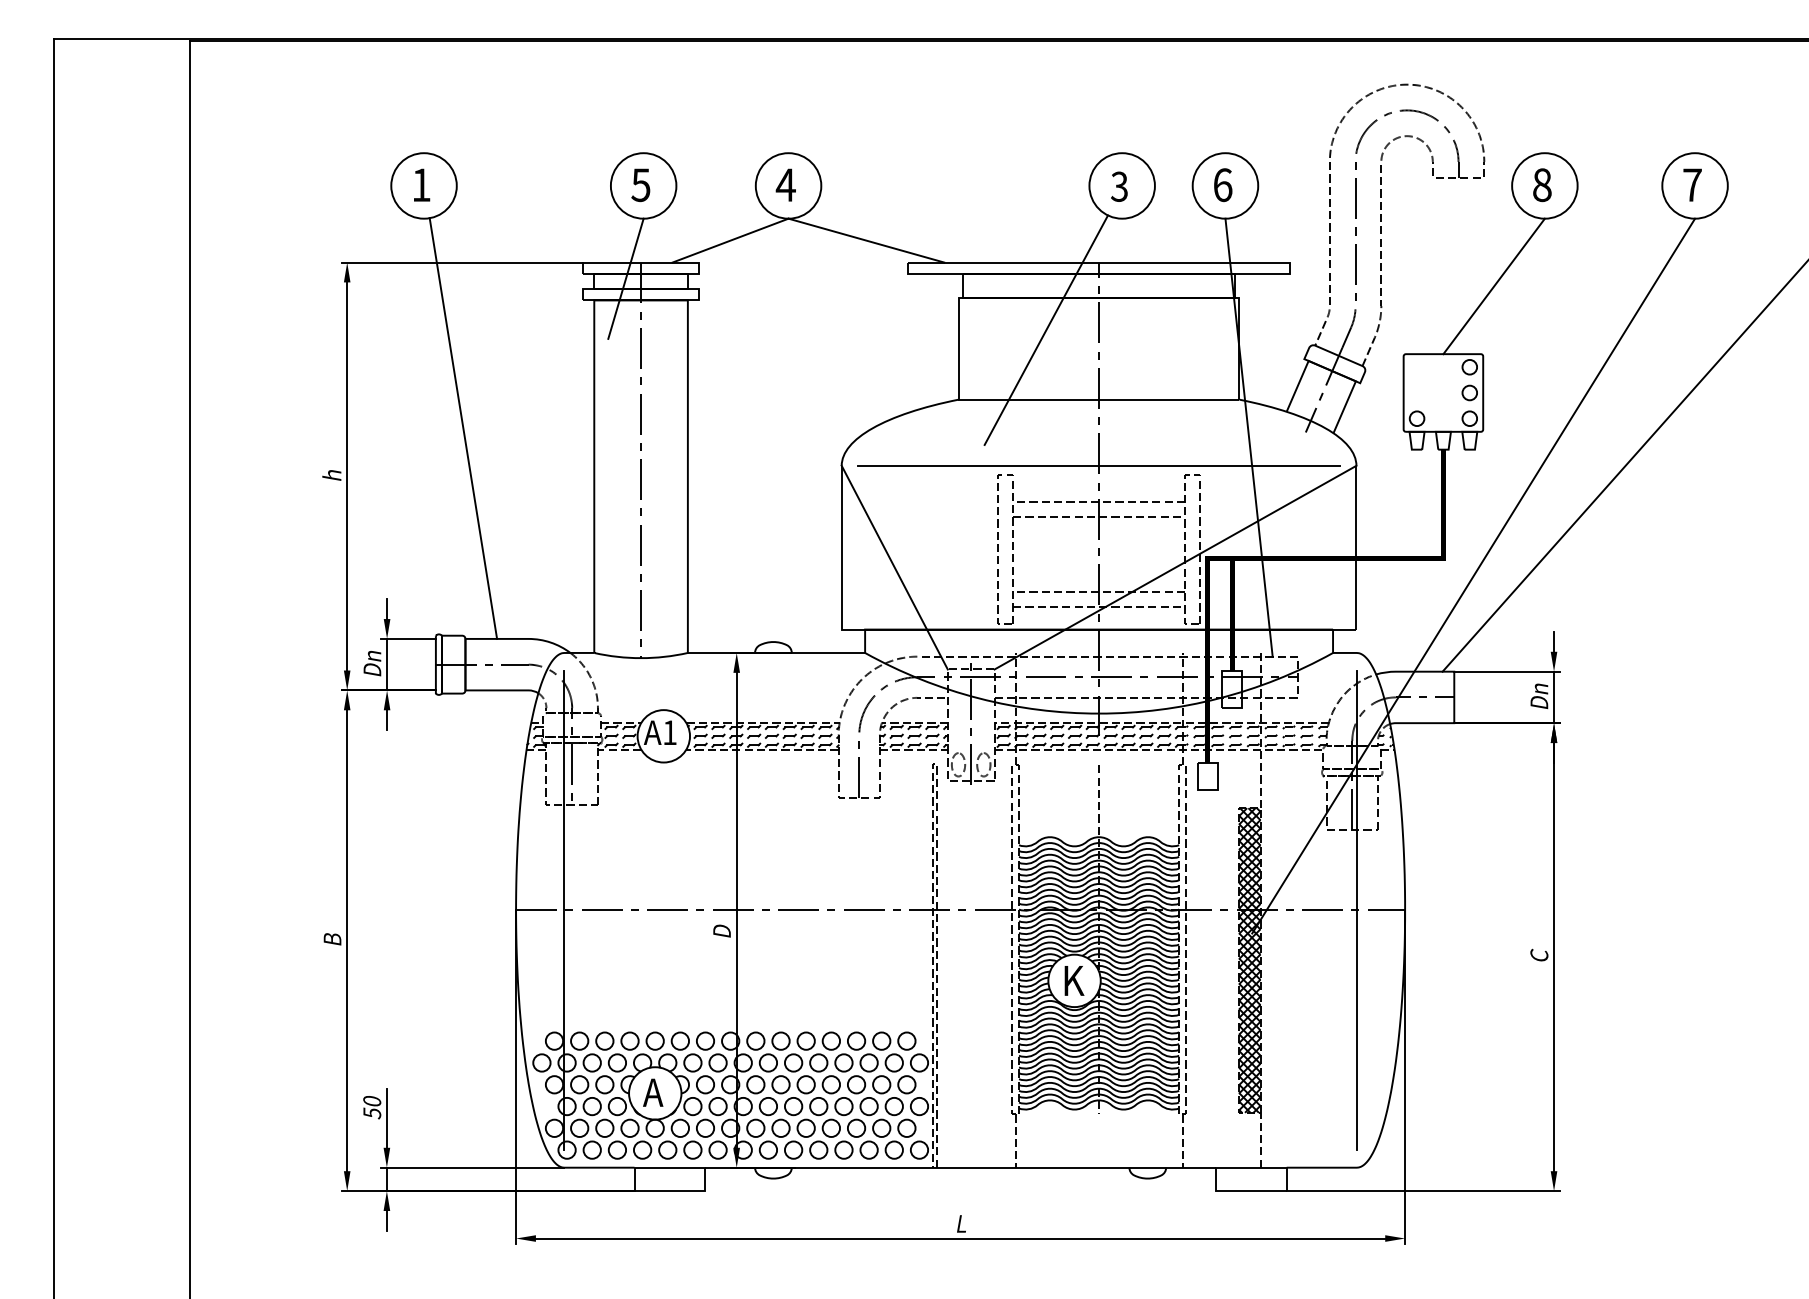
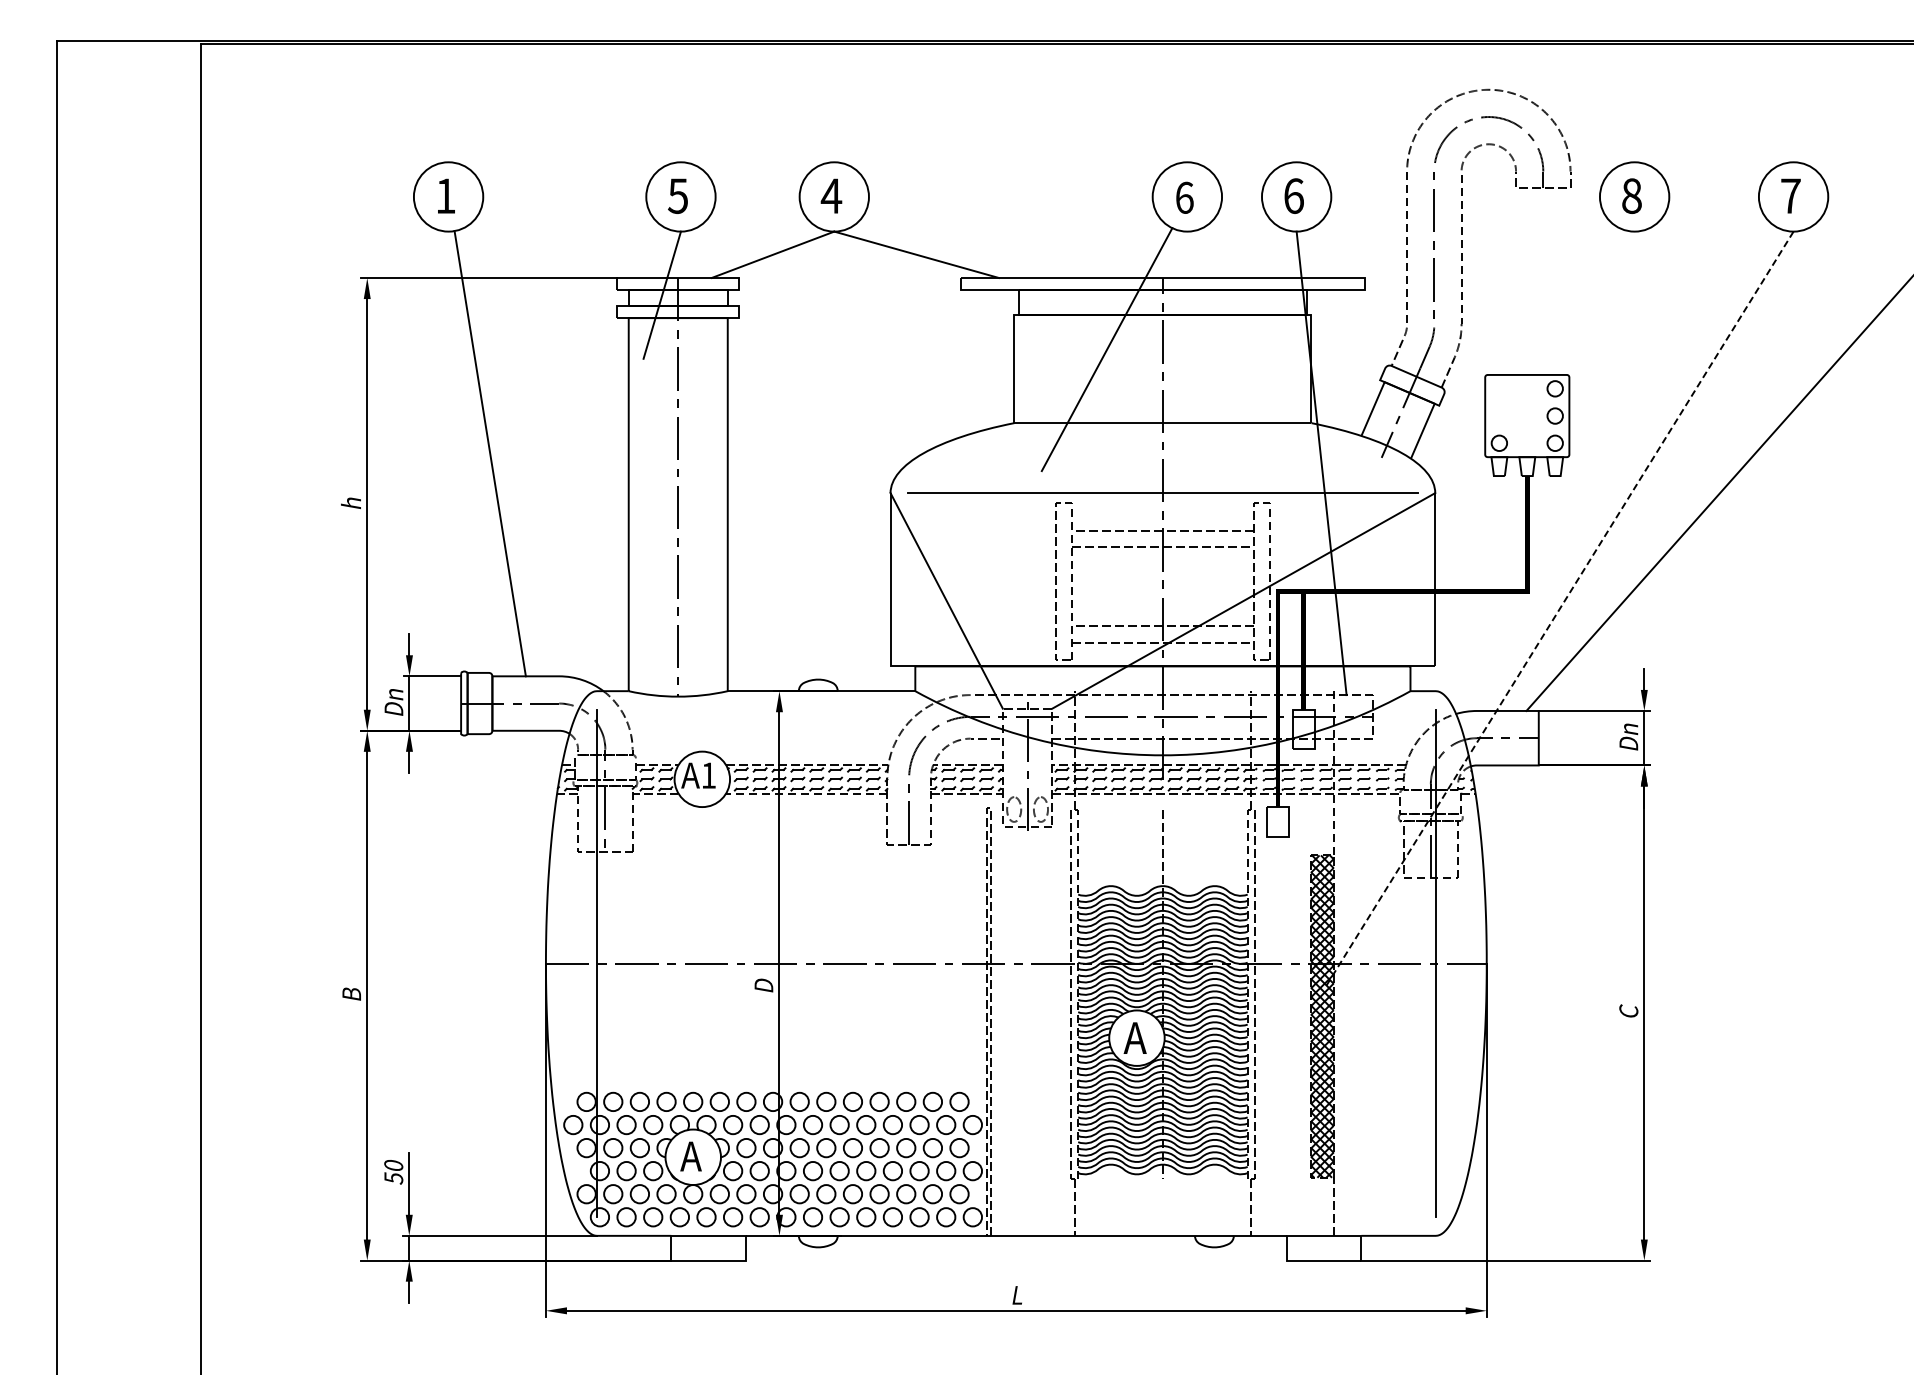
text: (1119, 186) -> (1184, 197), 3 -> 6
line: (1493, 285) -> (1580, 302), removed
line: (1473, 575) -> (1559, 609), solid -> dashed
text: (1073, 980) -> (1135, 1037), K -> A

